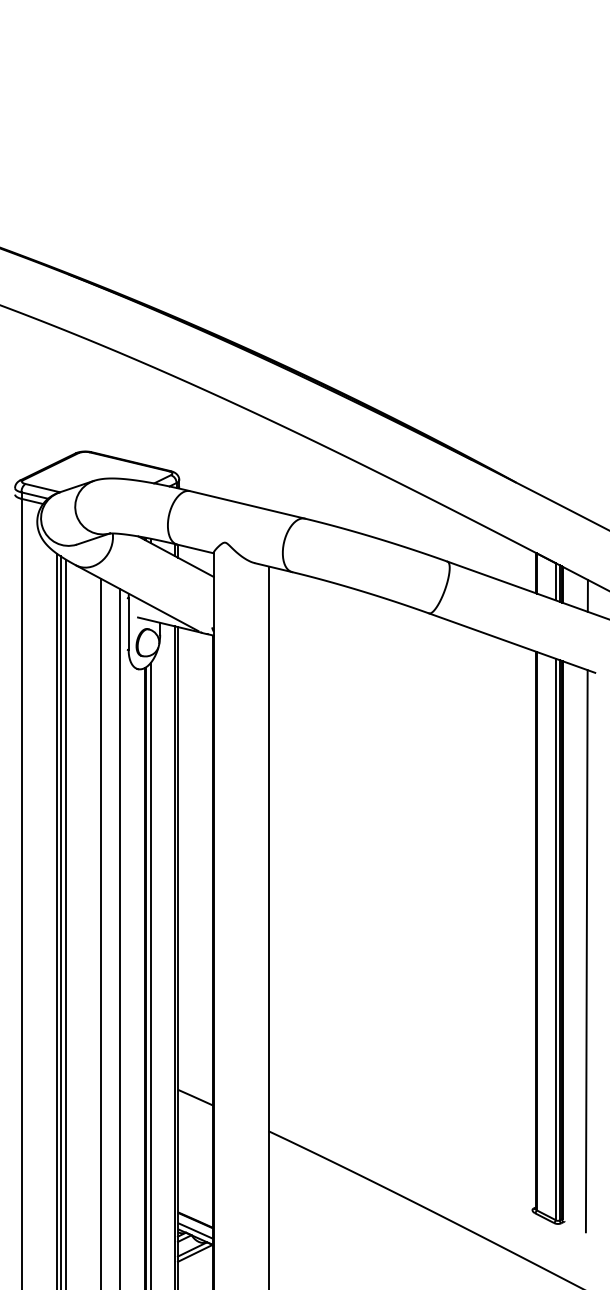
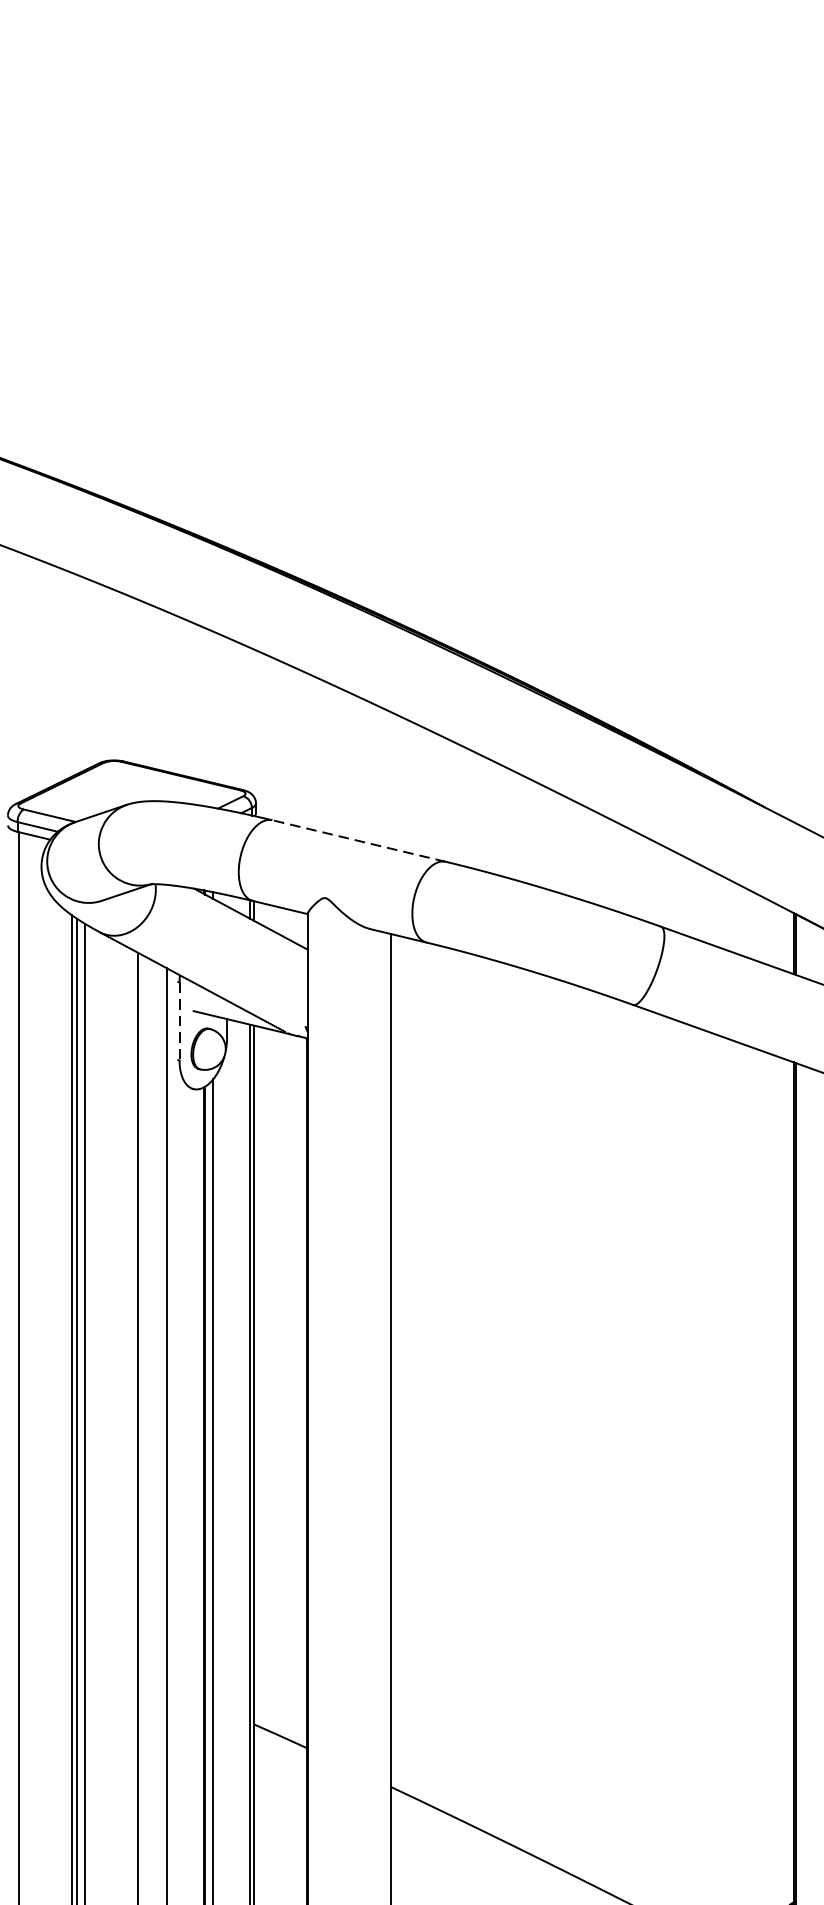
line: (247, 504) -> (358, 840), solid -> dashed
line: (128, 624) -> (179, 1021), solid -> dashed

